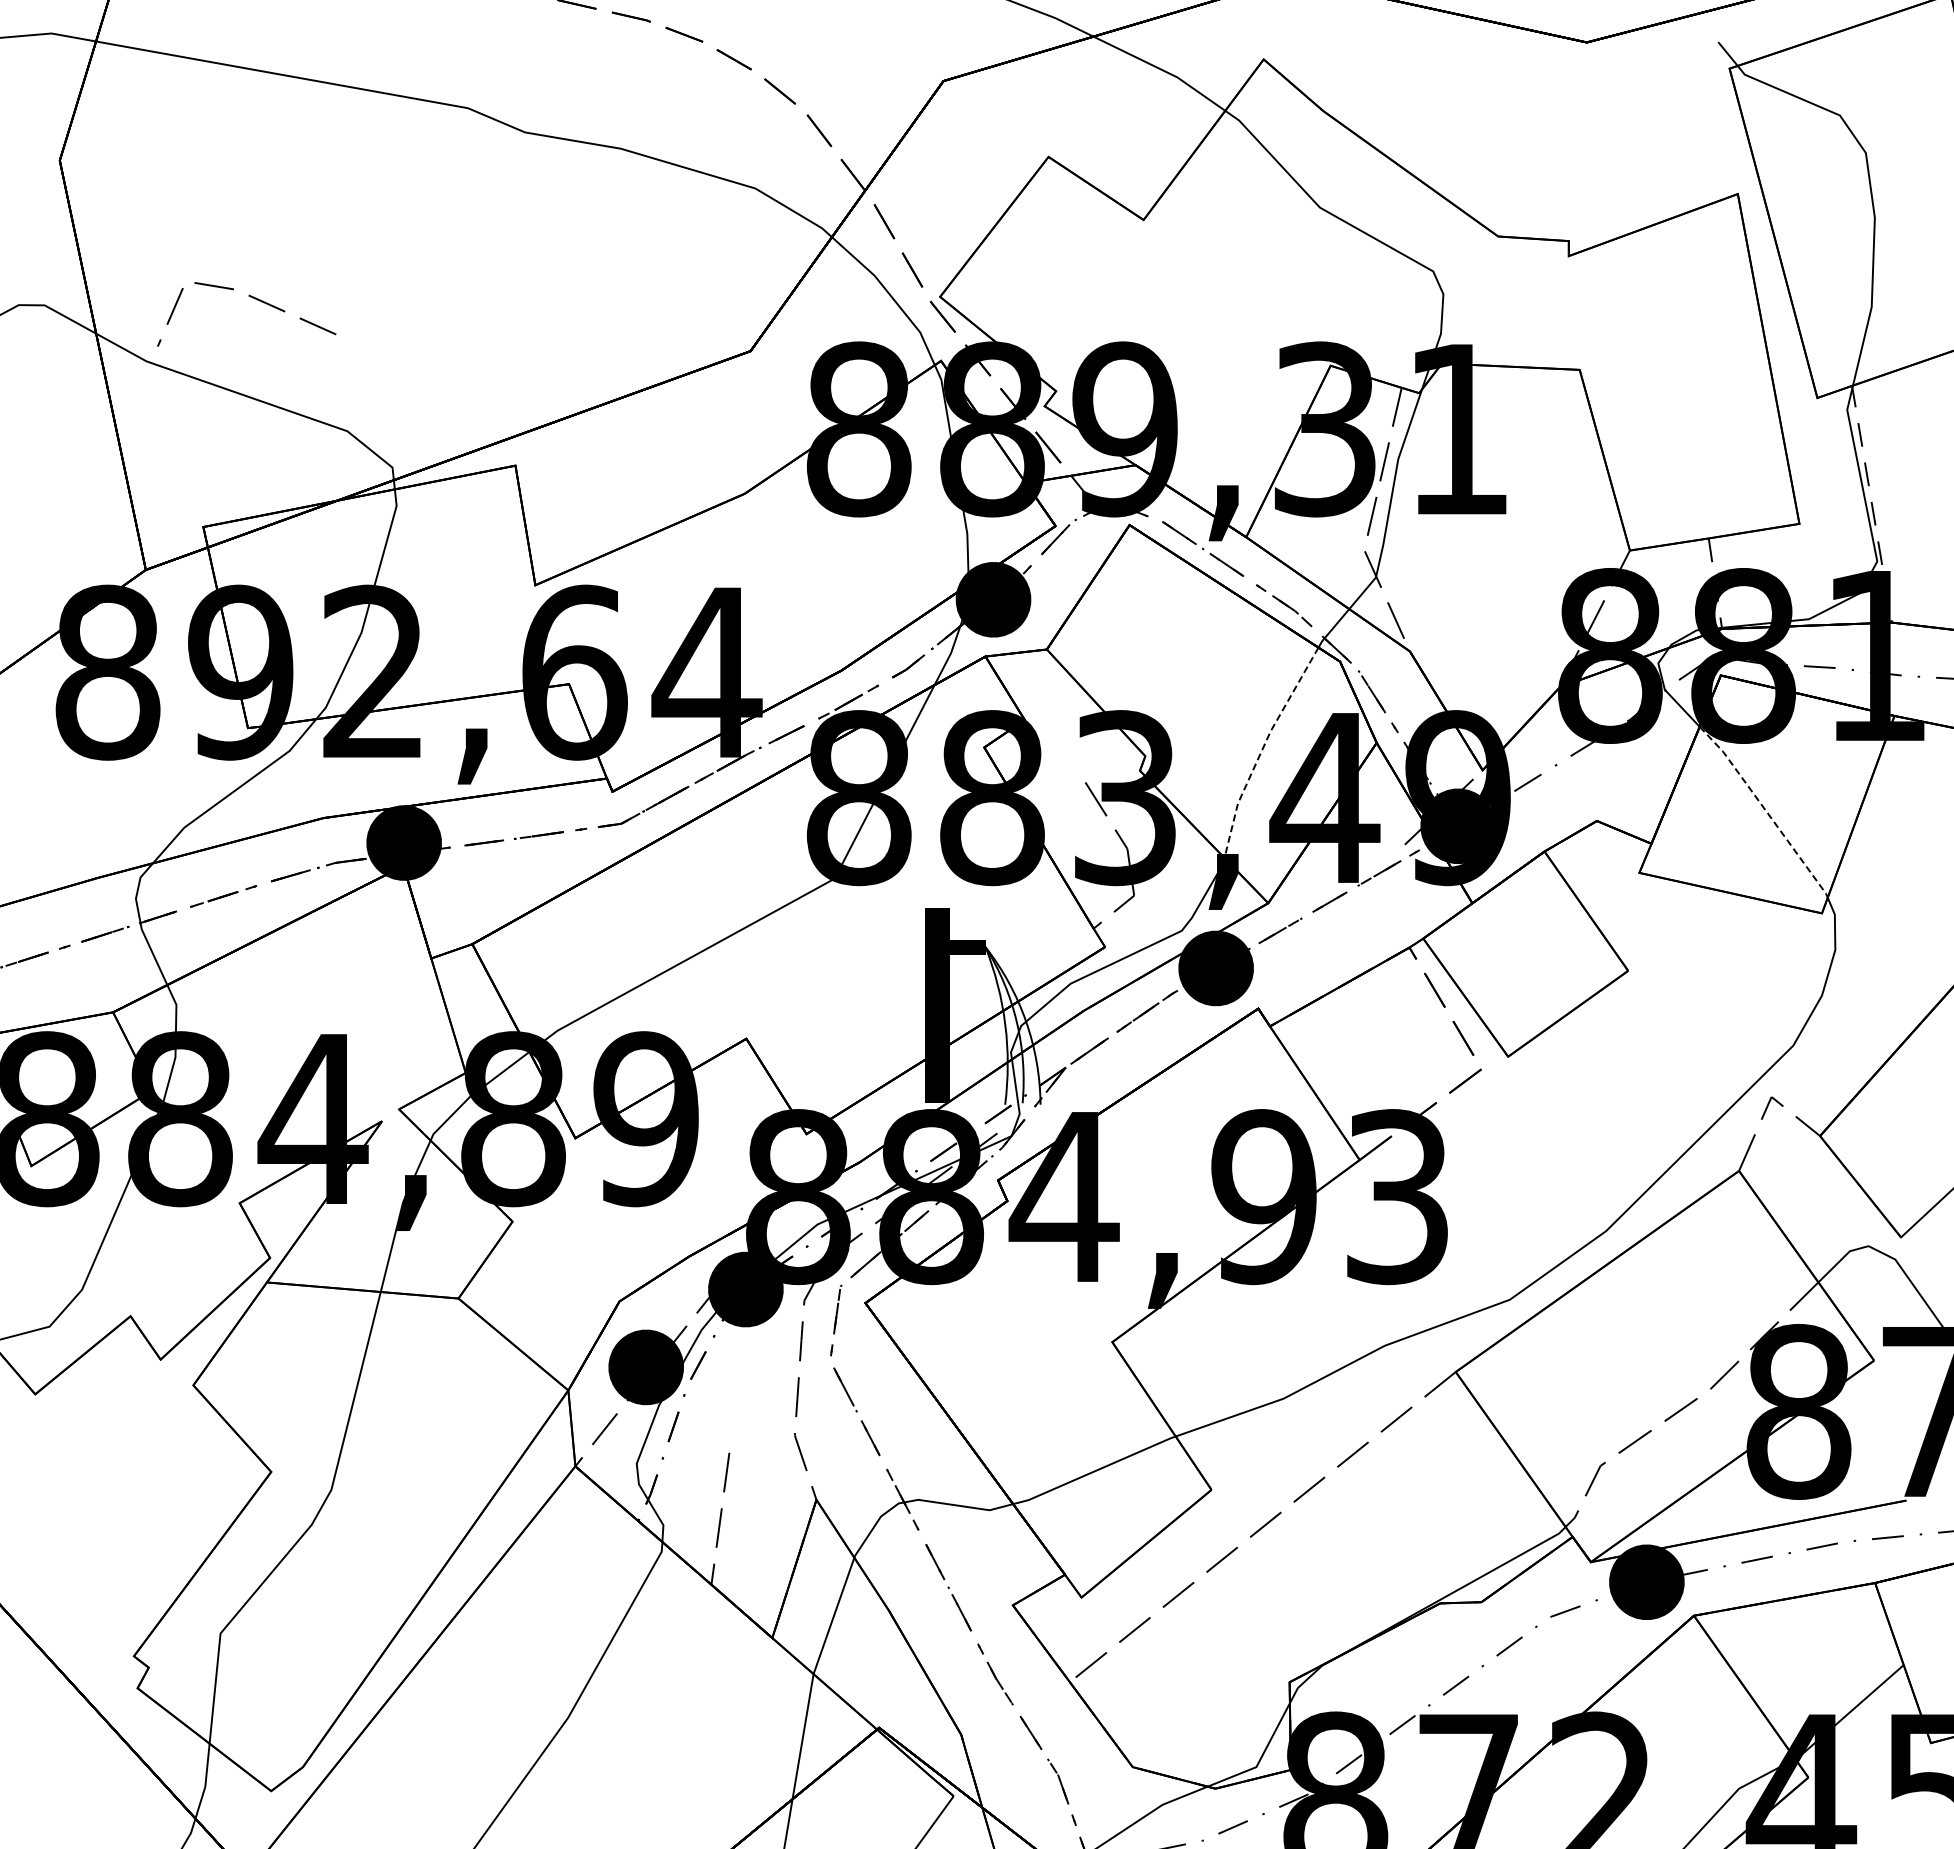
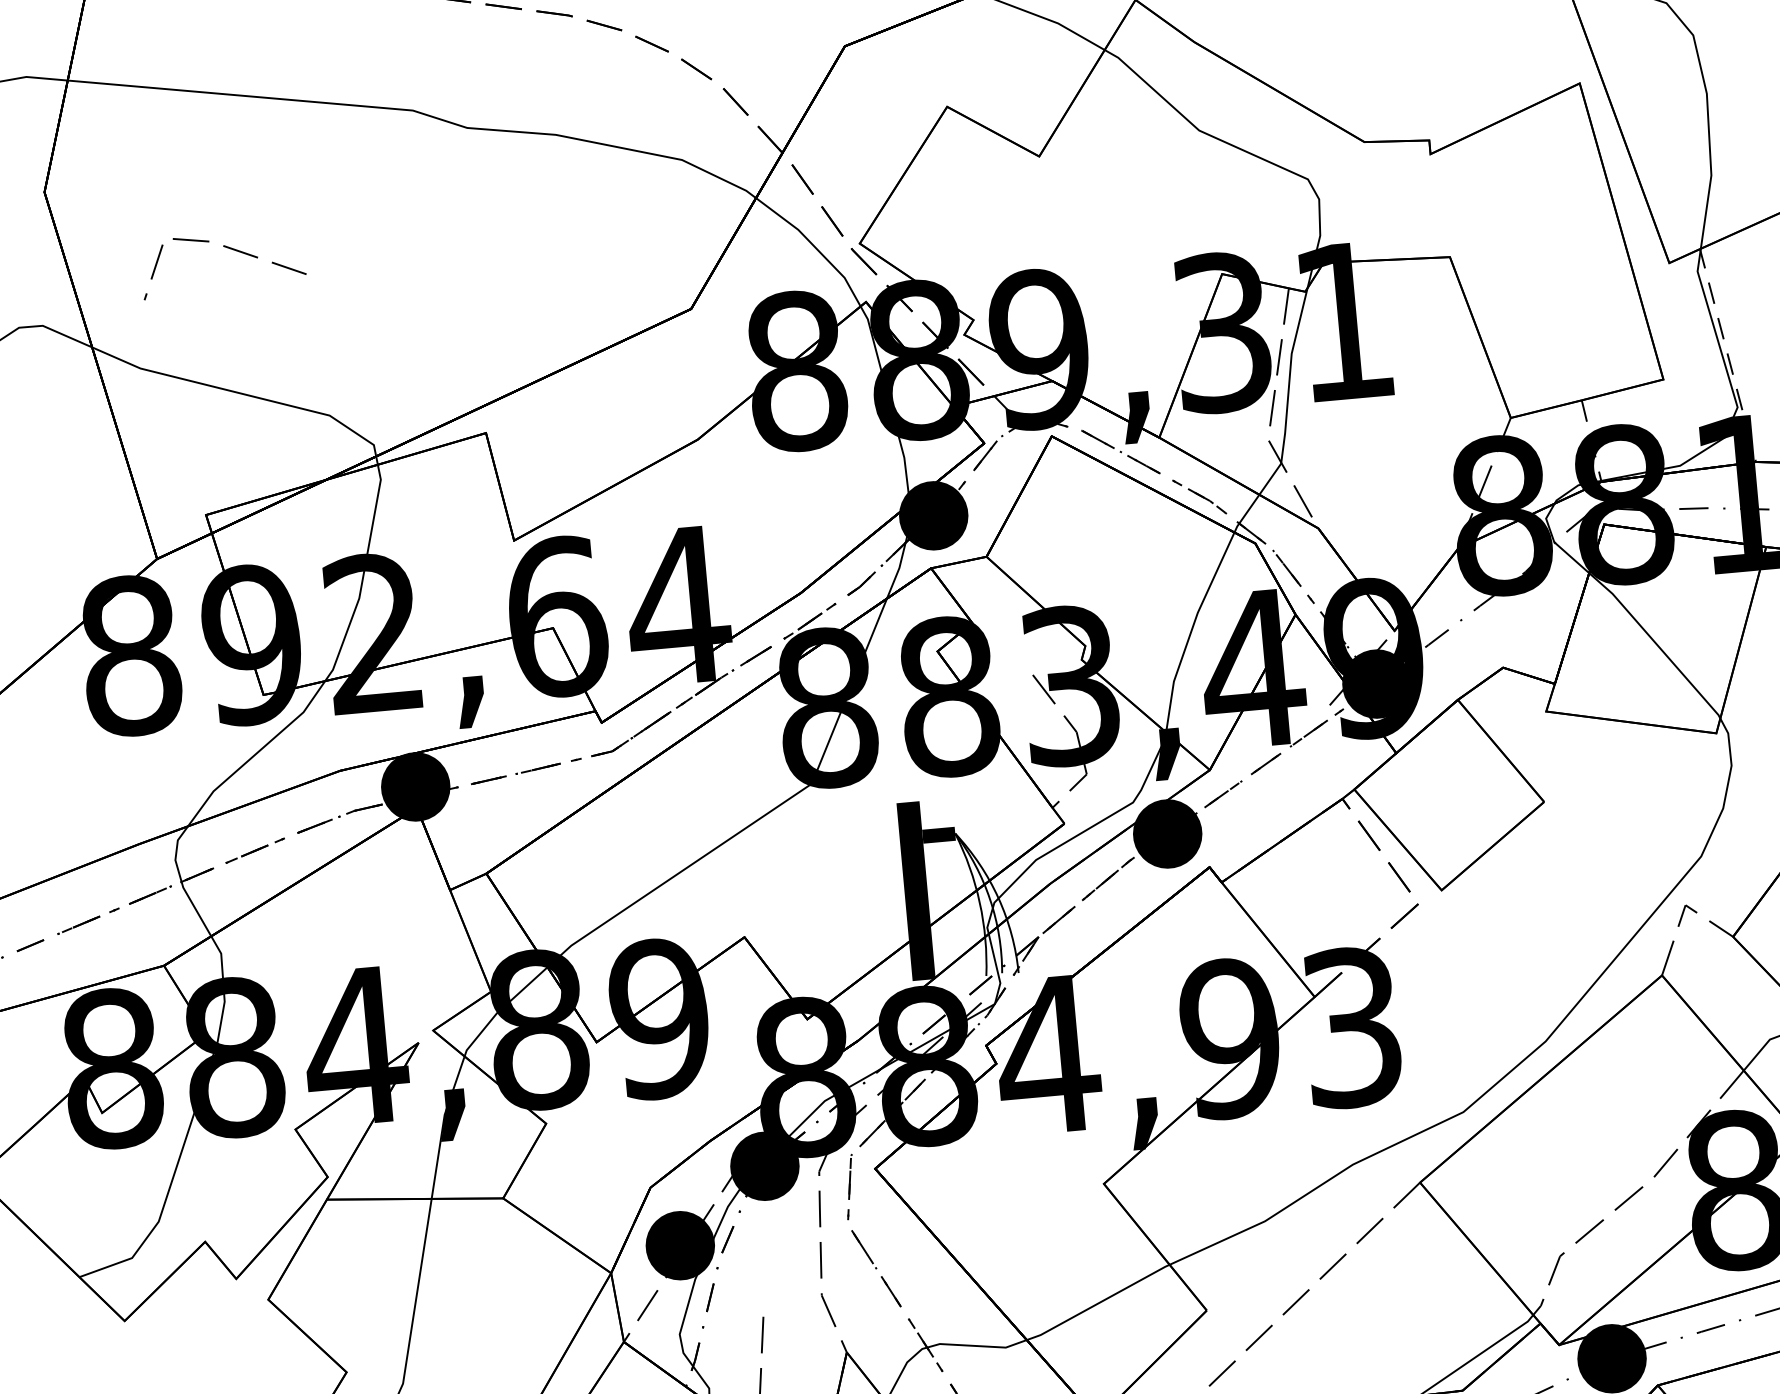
line: (252, 298) -> (227, 248), moved
line: (1262, 749) -> (1191, 630), dashed -> solid
line: (1765, 810) -> (1656, 644), dashed -> solid

